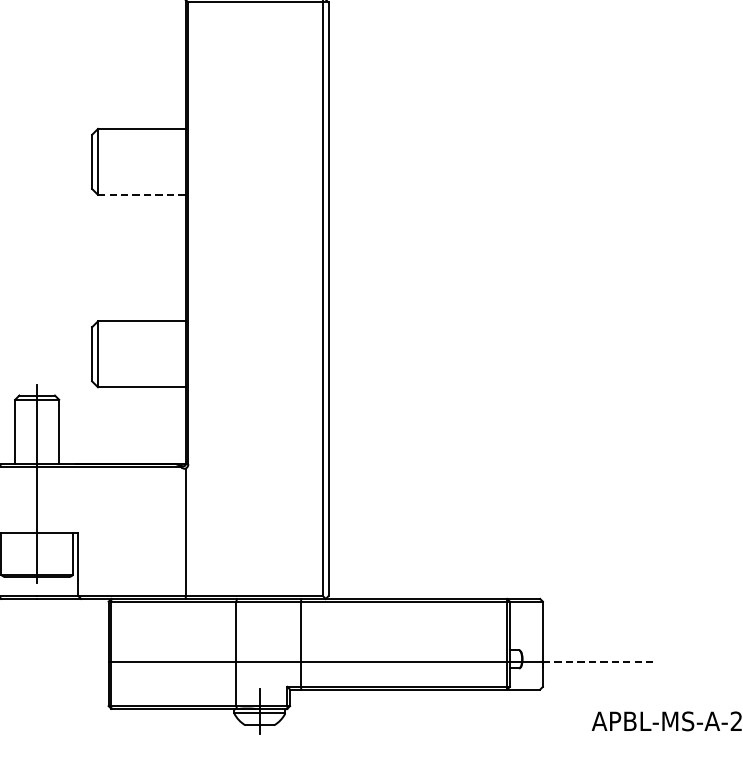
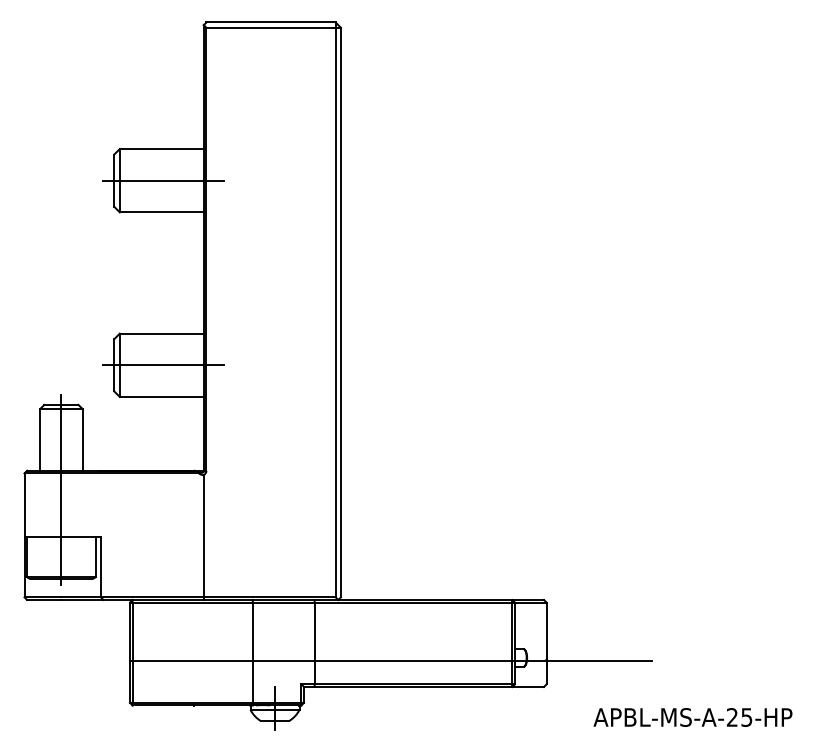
line: (142, 161) -> (162, 180), added
line: (142, 195) -> (162, 212), dashed -> solid
line: (142, 354) -> (162, 365), added
line: (598, 662) -> (599, 660), dashed -> solid

